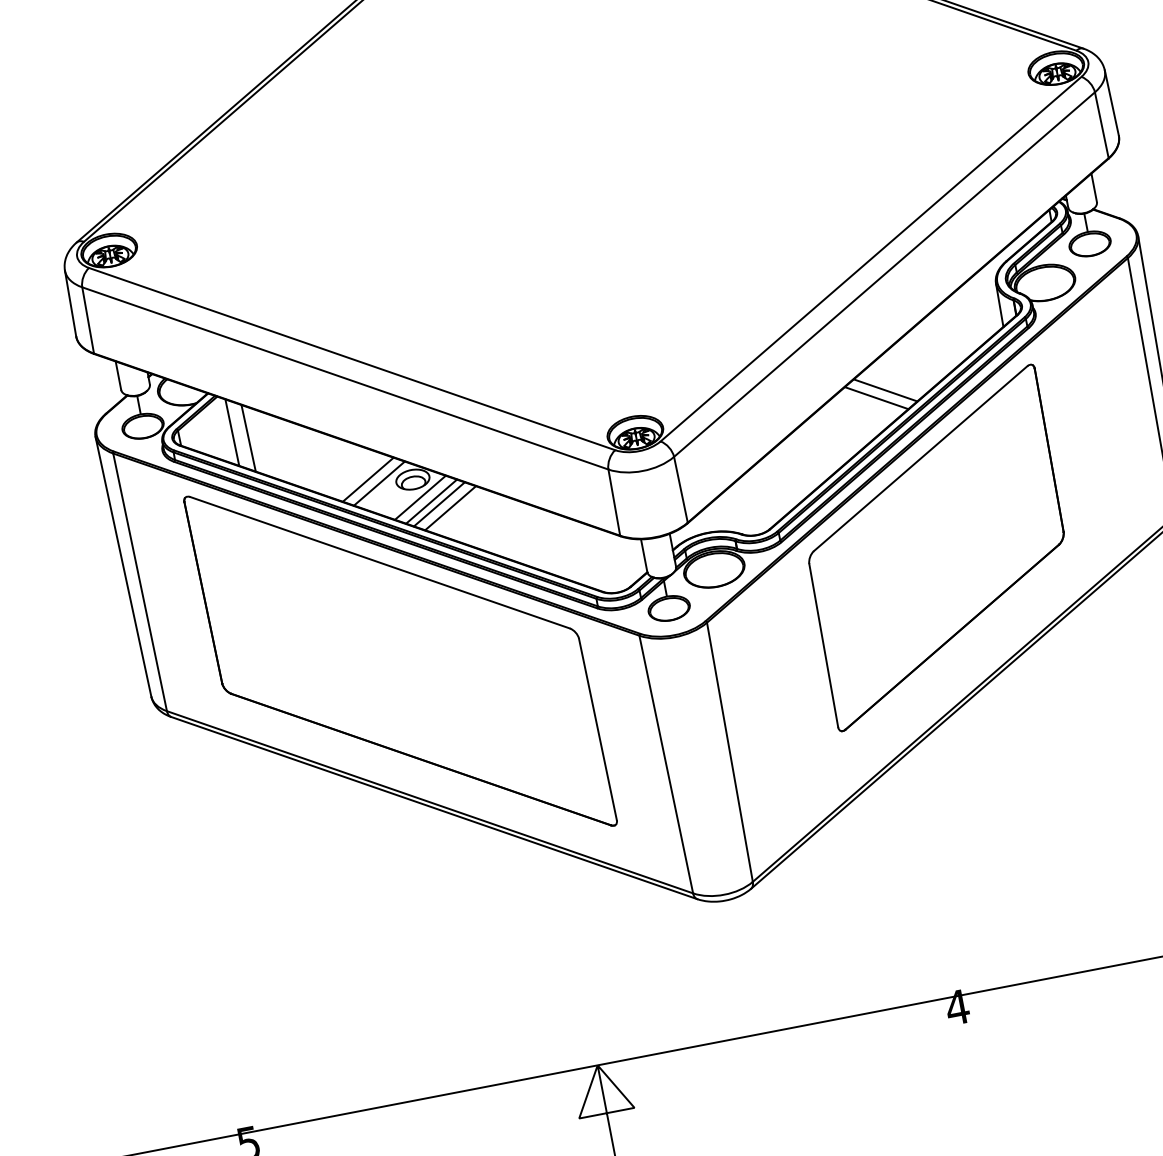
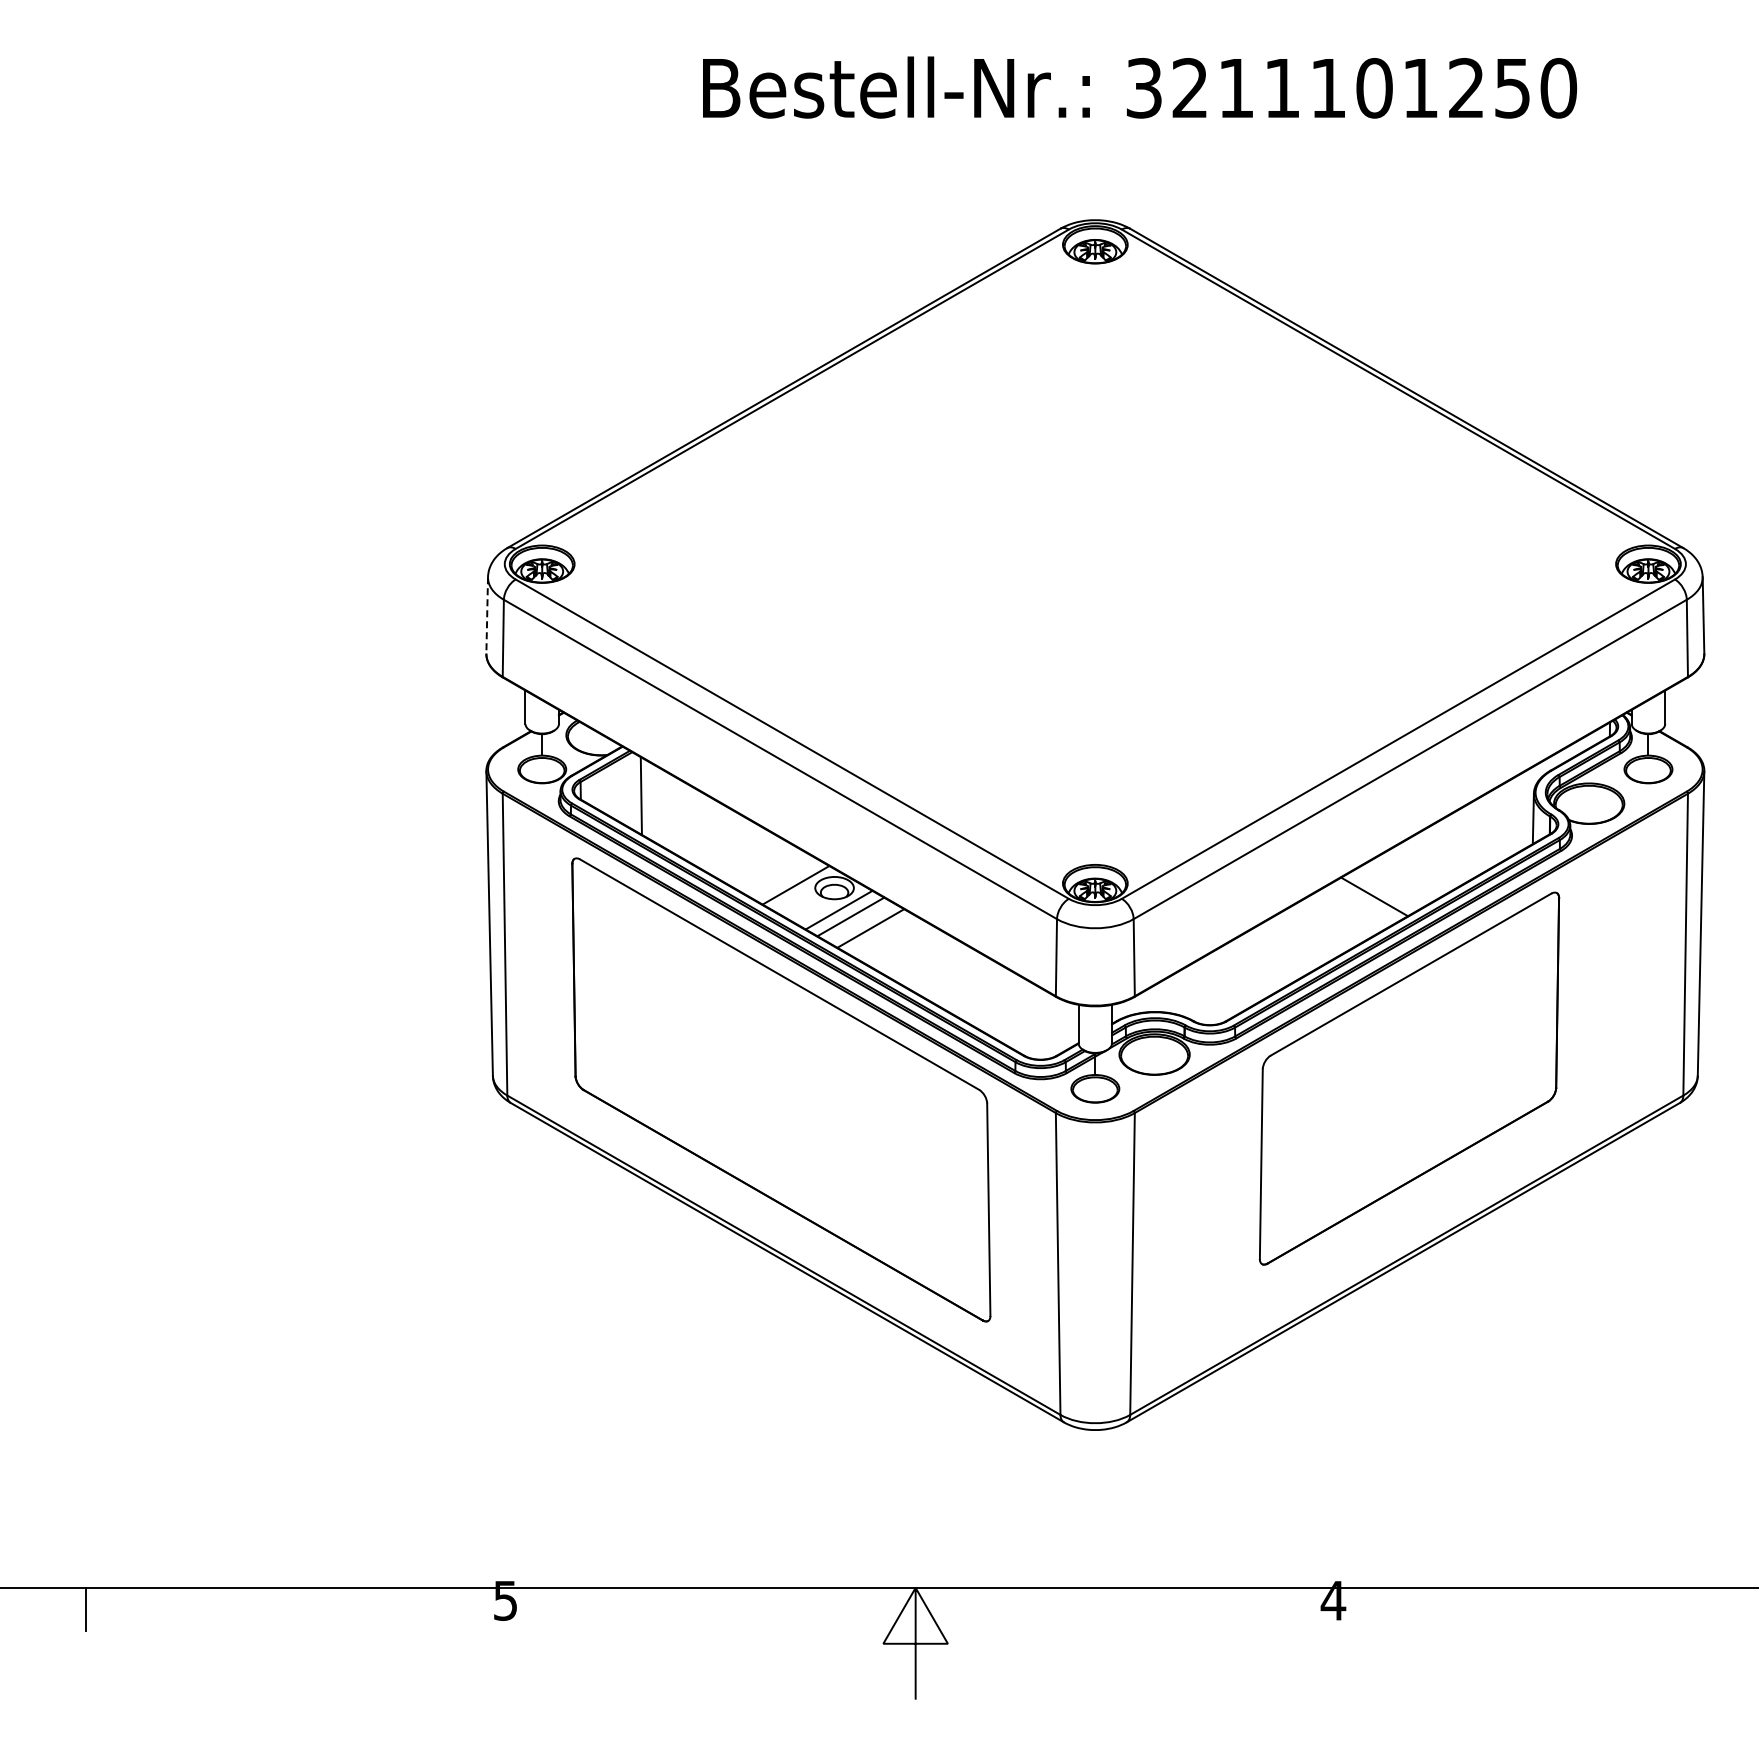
line: (70, 303) -> (487, 615), solid -> dashed
line: (884, 390) -> (1385, 889), removed
line: (248, 437) -> (658, 805), removed
line: (367, 479) -> (783, 878), removed
line: (438, 504) -> (858, 921), removed

